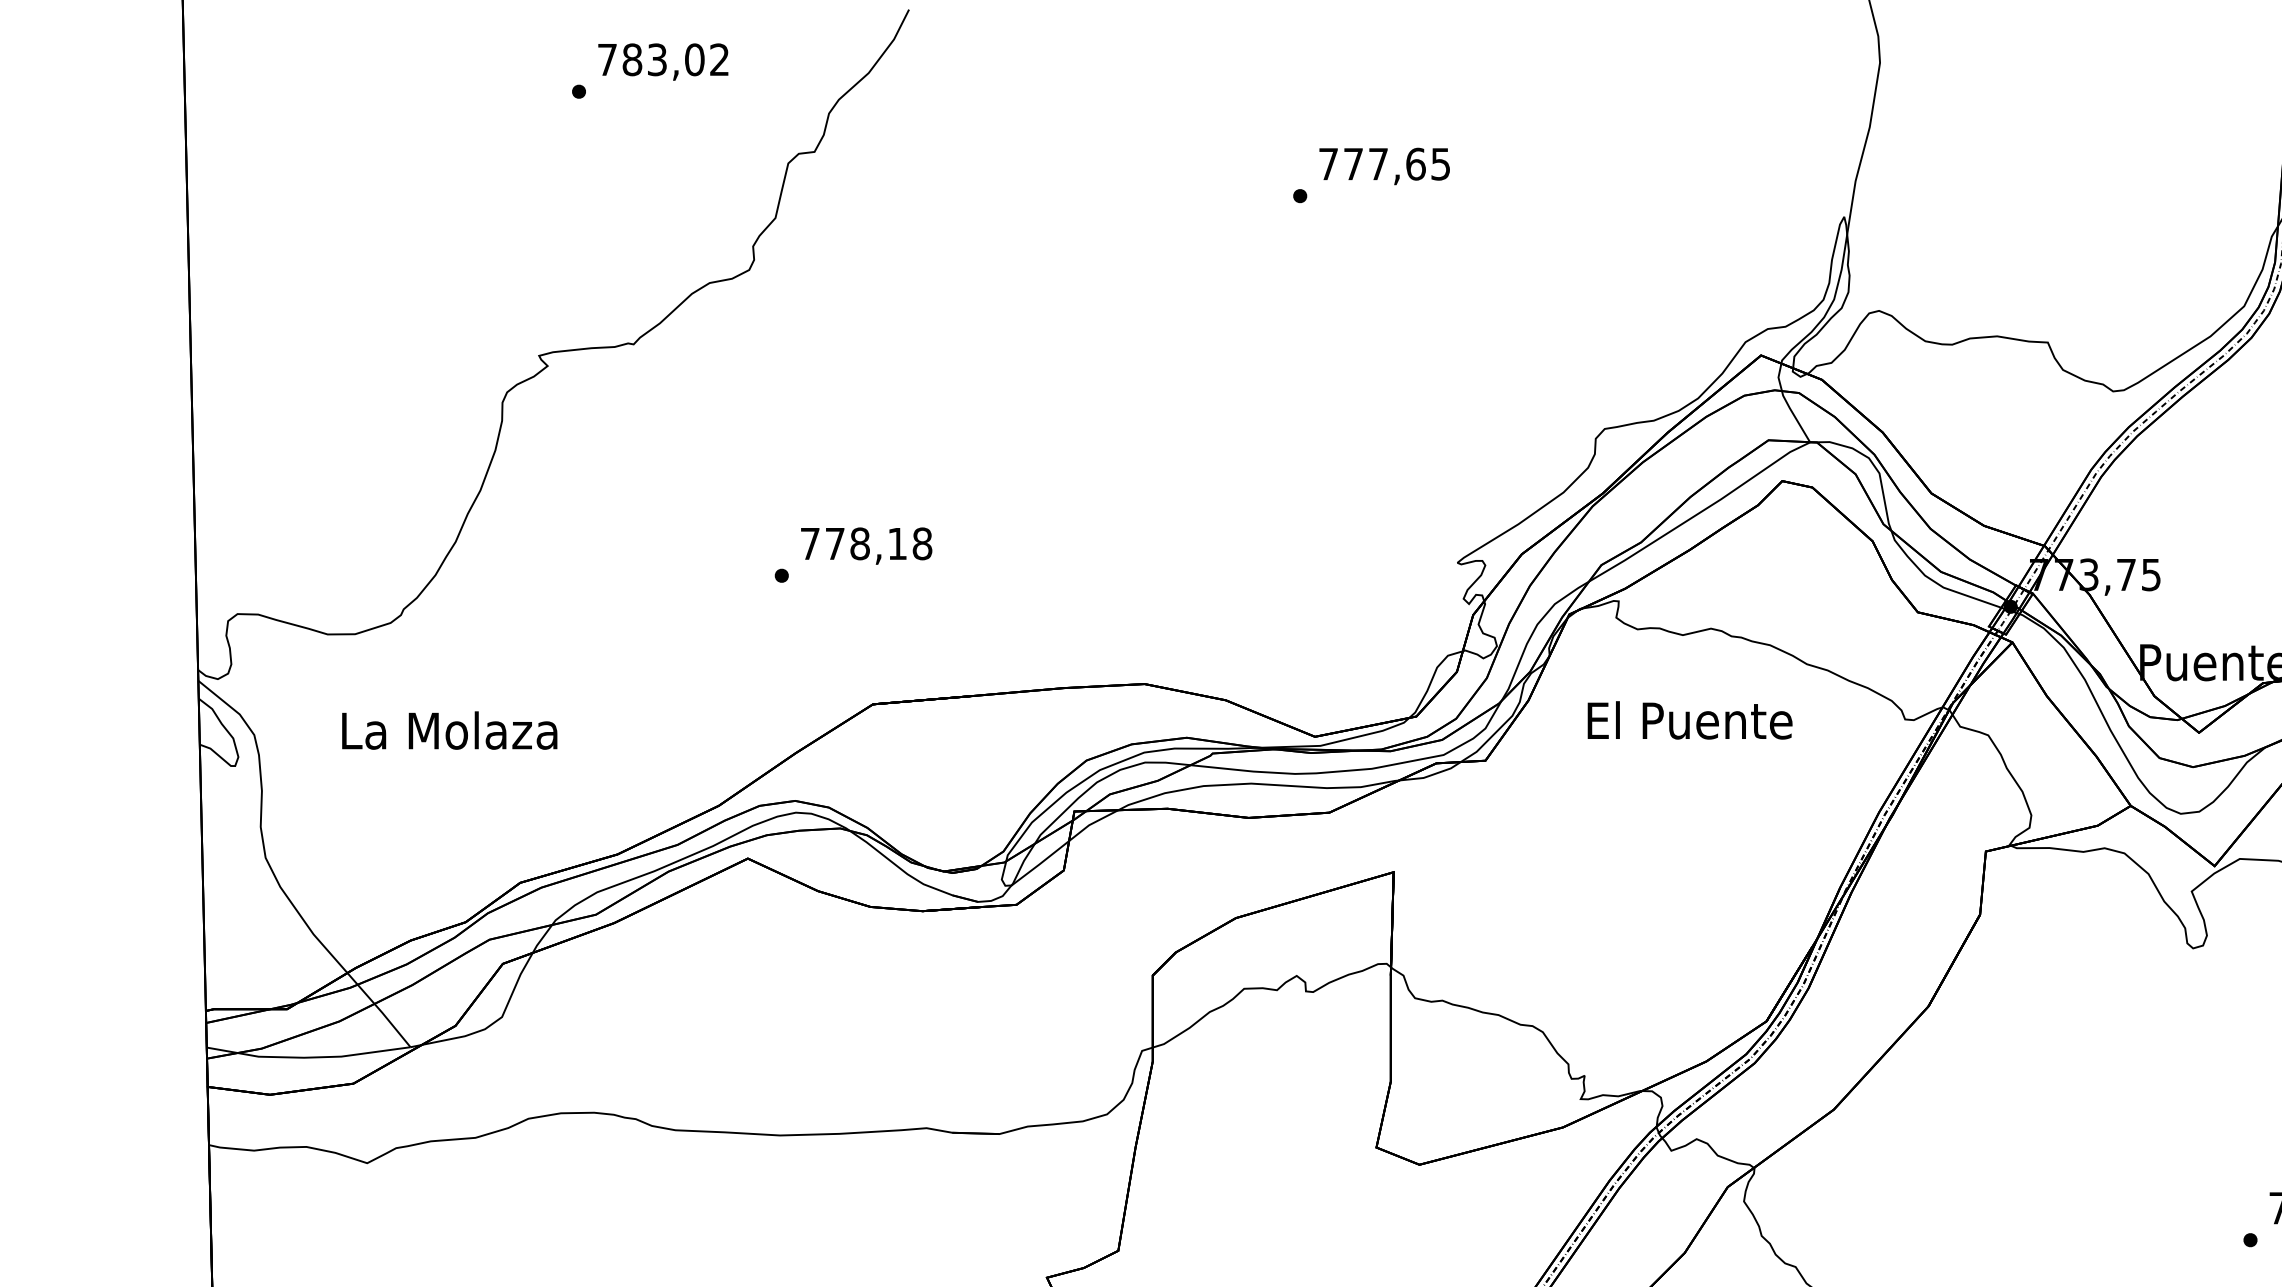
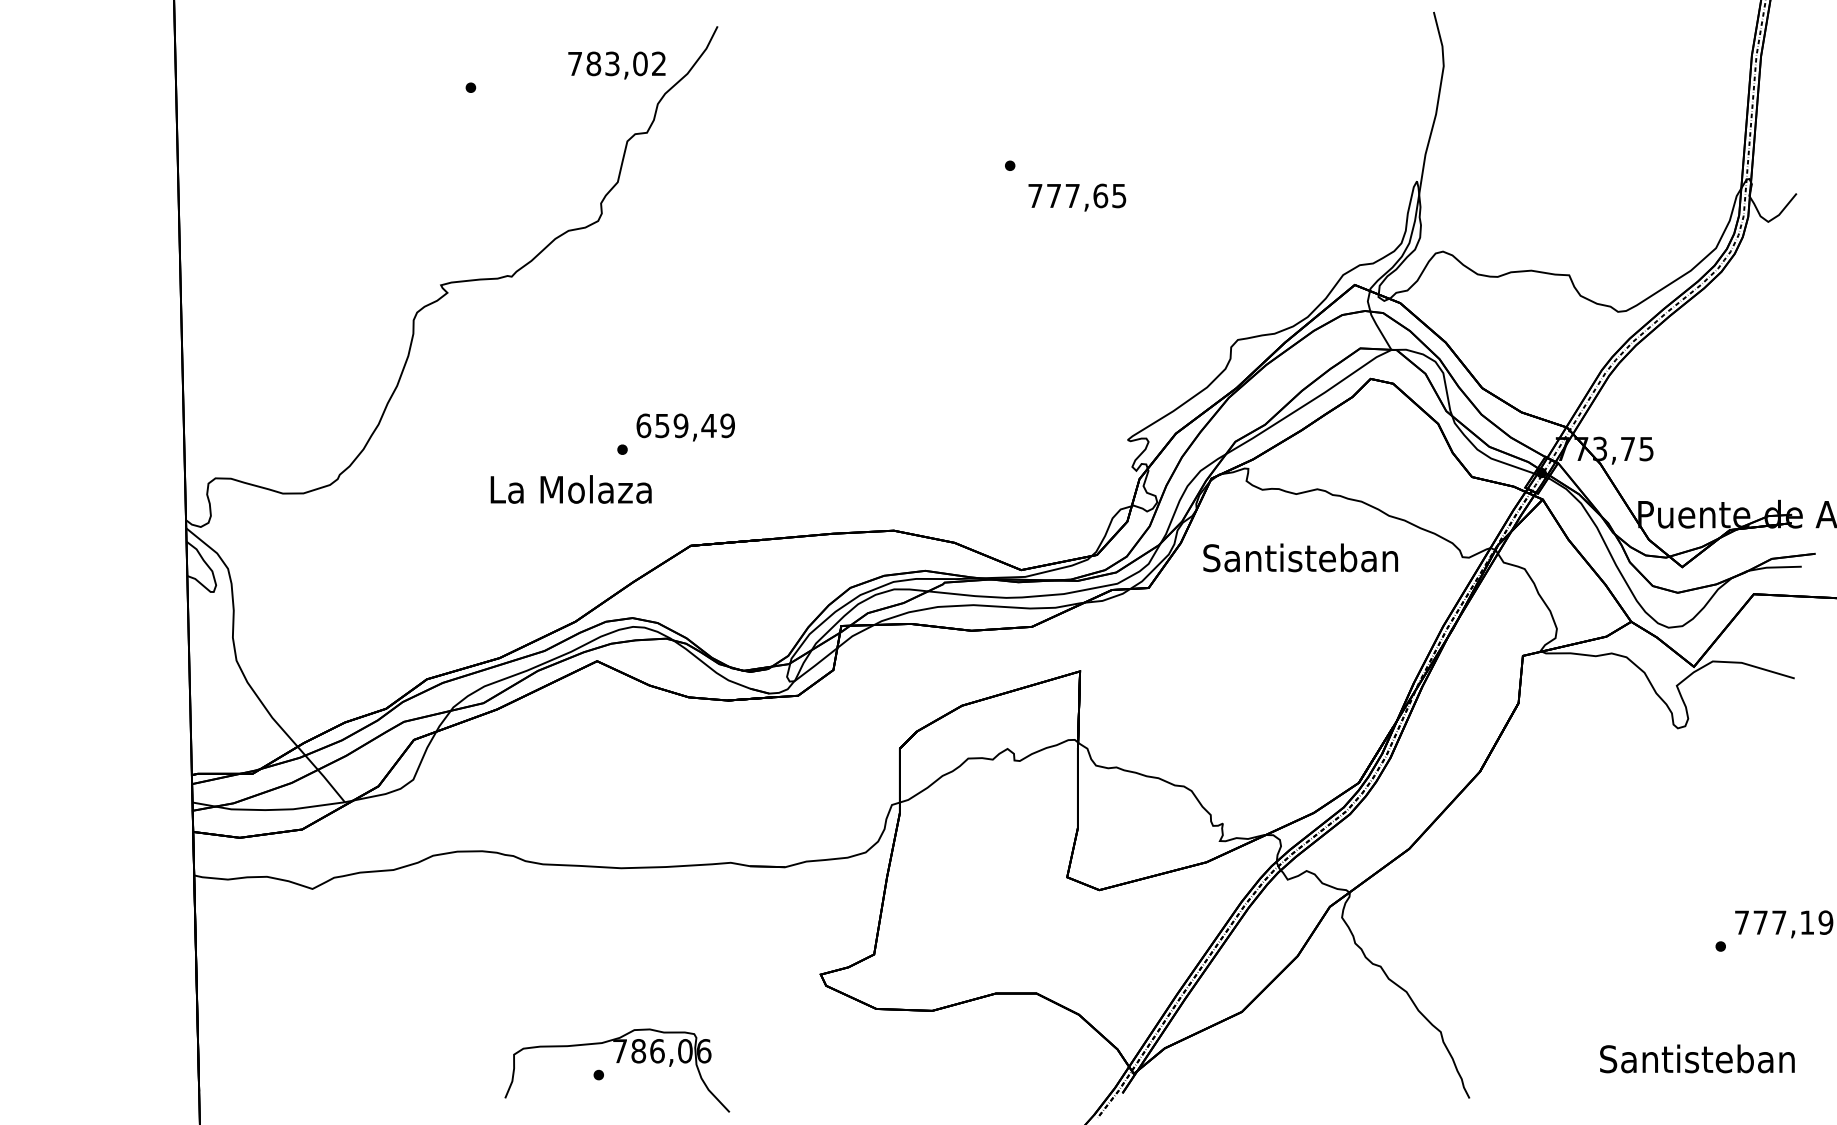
text: (662, 61) -> (616, 65), moved
text: (1384, 166) -> (1077, 197), moved
text: (866, 543) -> (685, 425), 778,18 -> 659,49
text: (1688, 719) -> (1300, 557), El Puente -> Santisteban
text: (448, 730) -> (570, 489), moved

